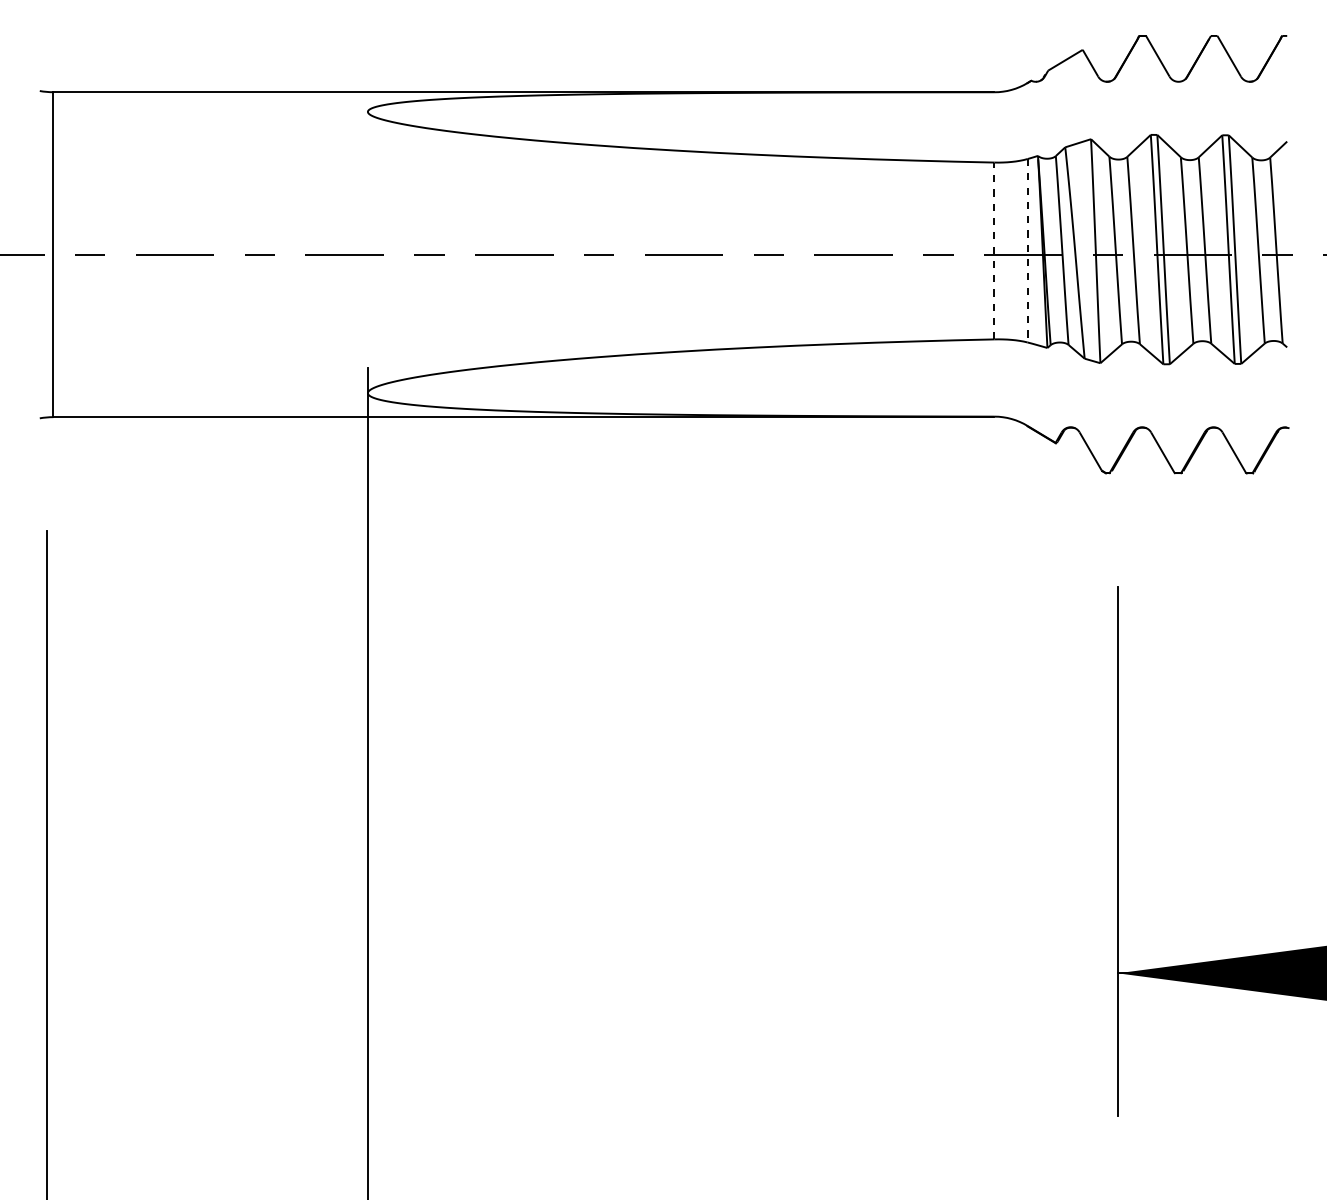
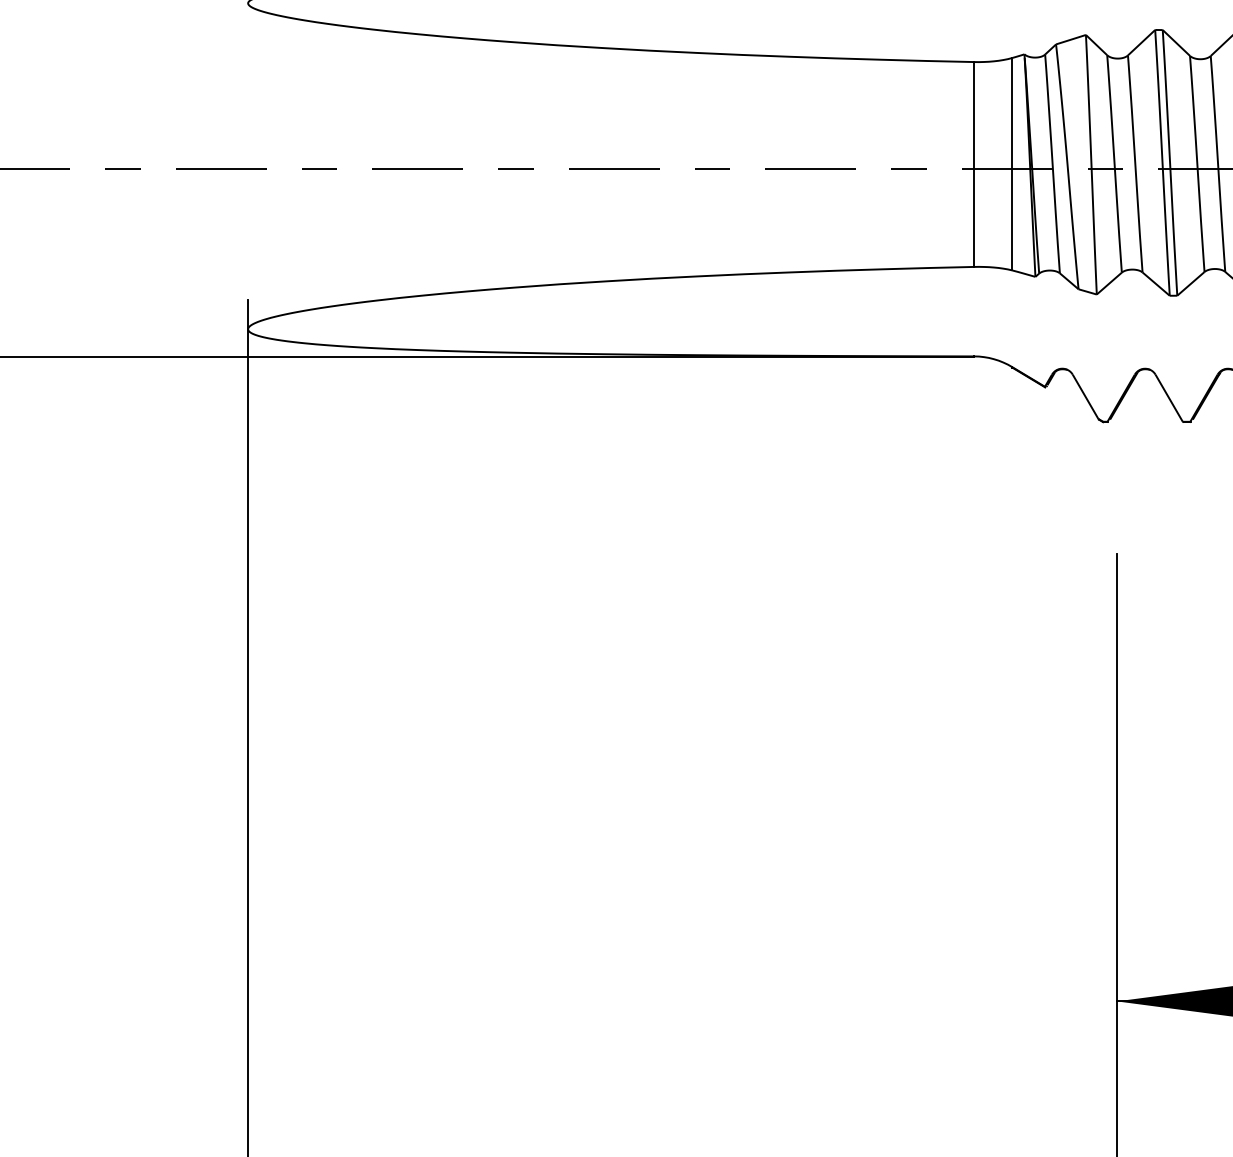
line: (994, 250) -> (974, 163), dashed -> solid
line: (1027, 250) -> (1012, 163), dashed -> solid

